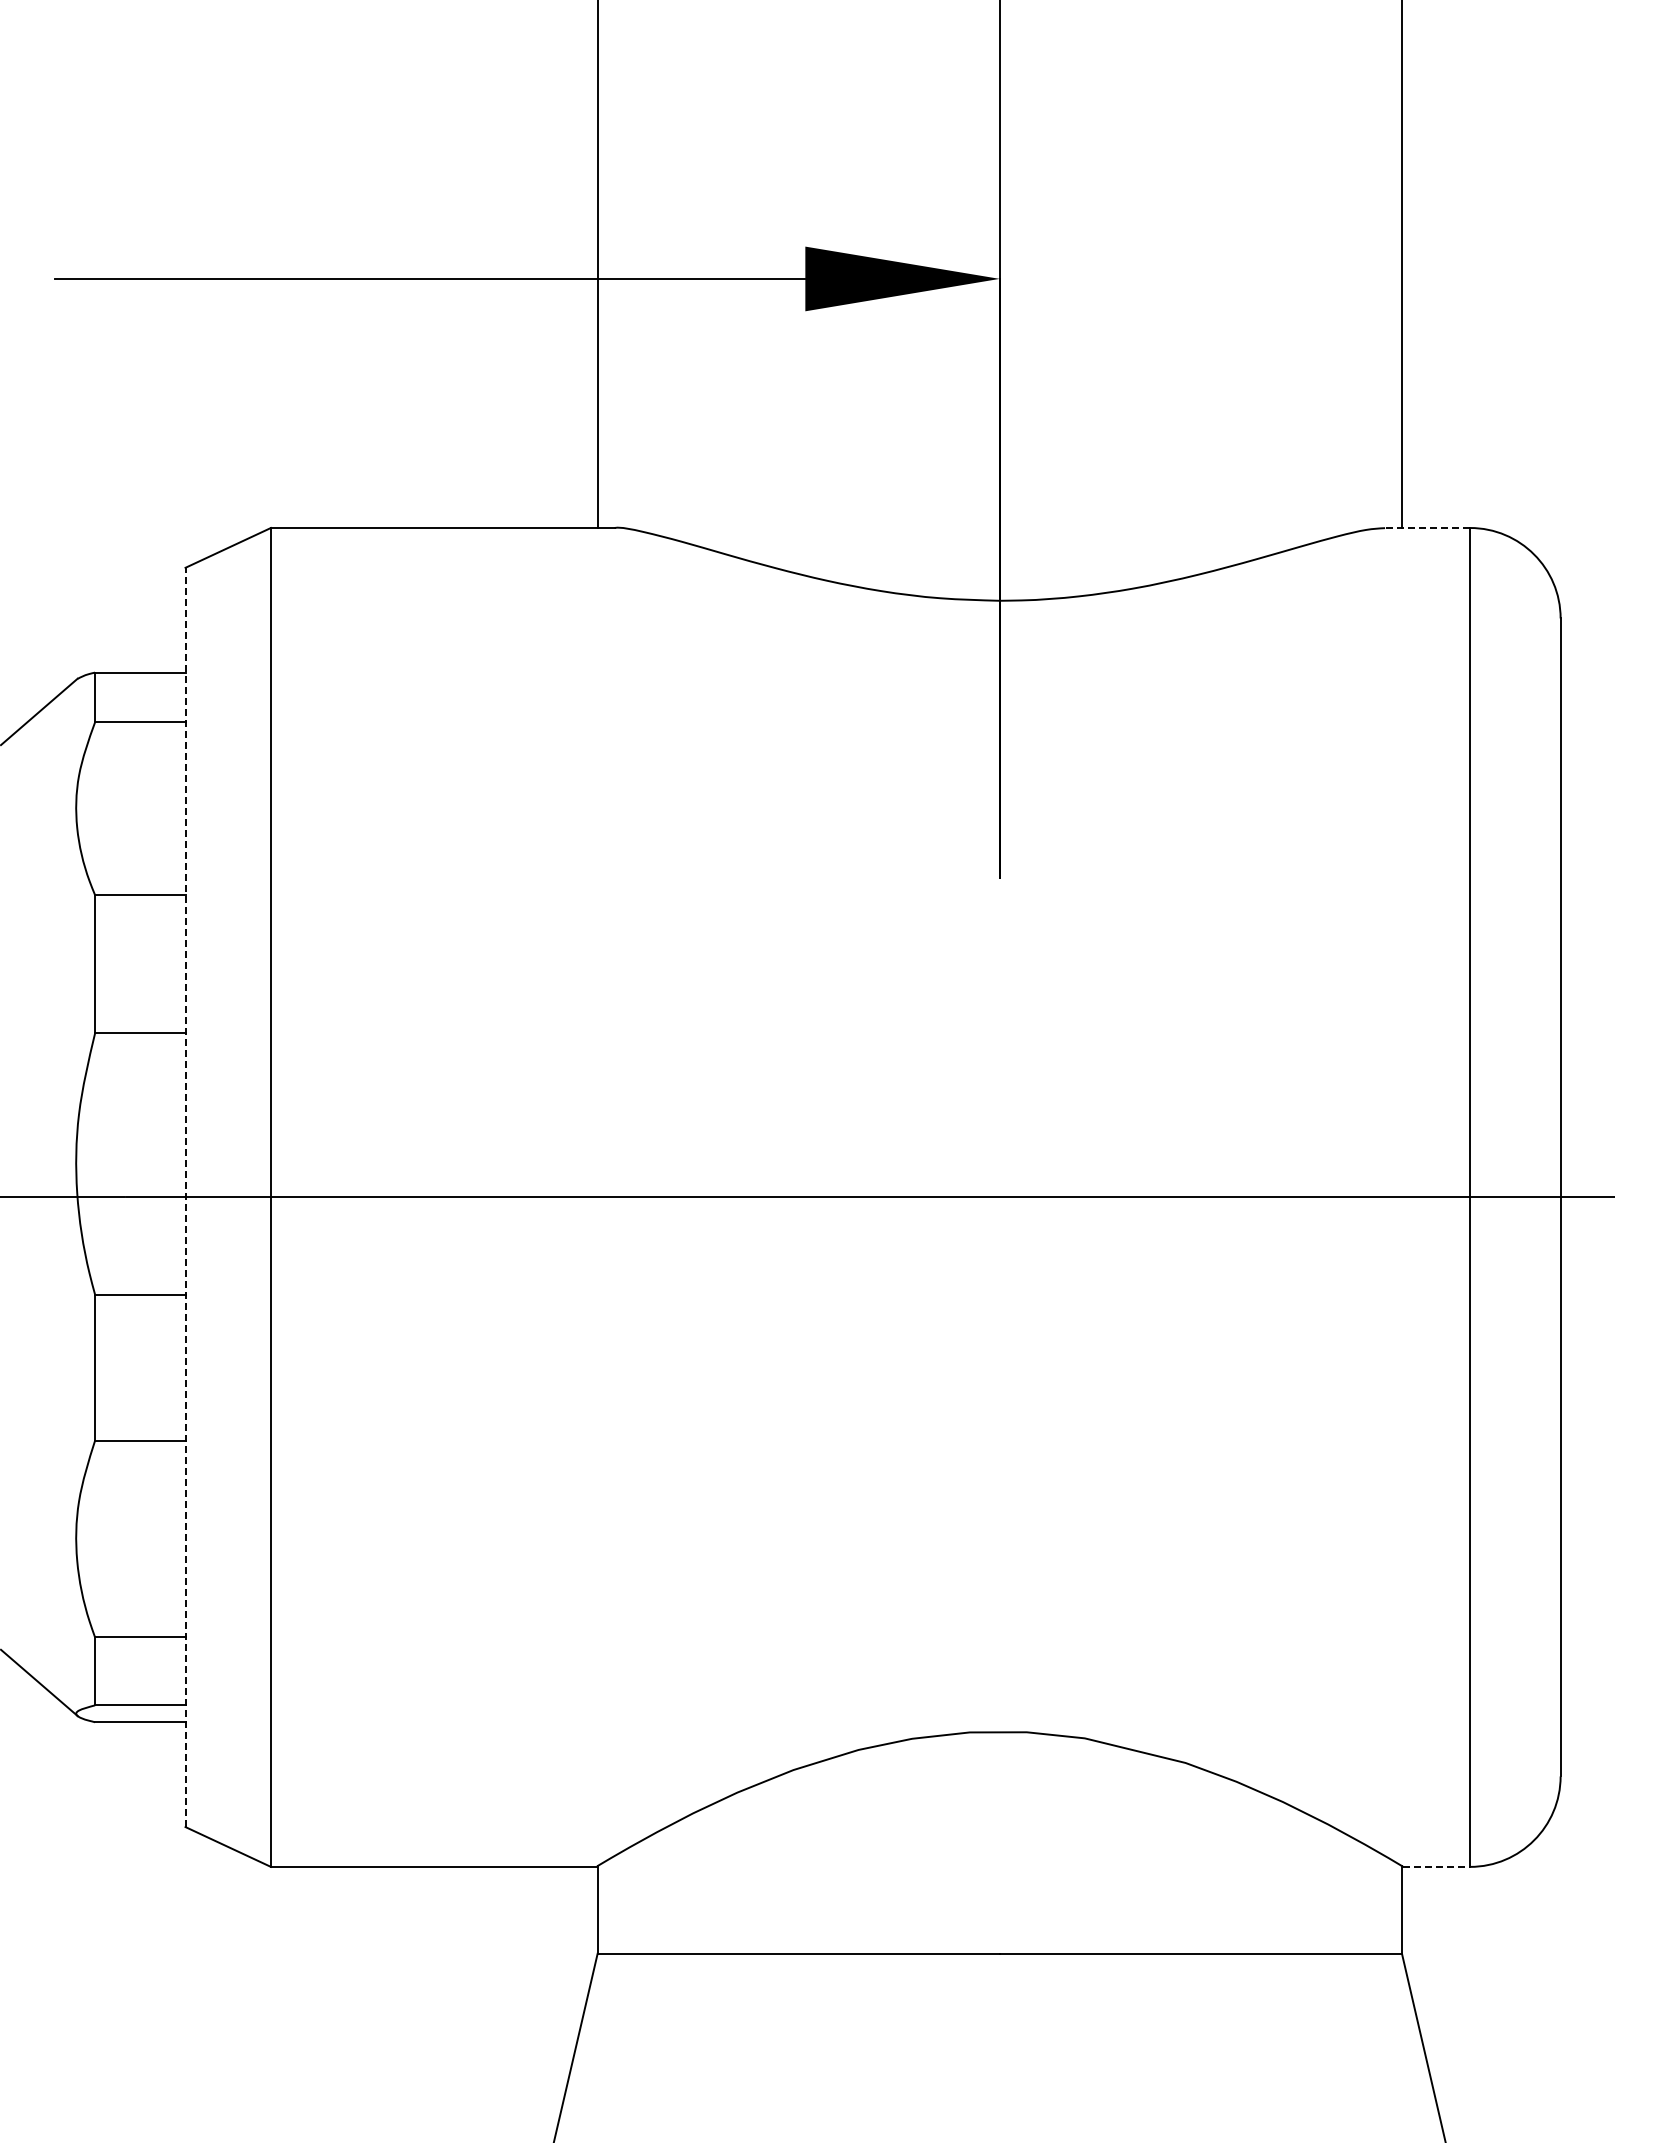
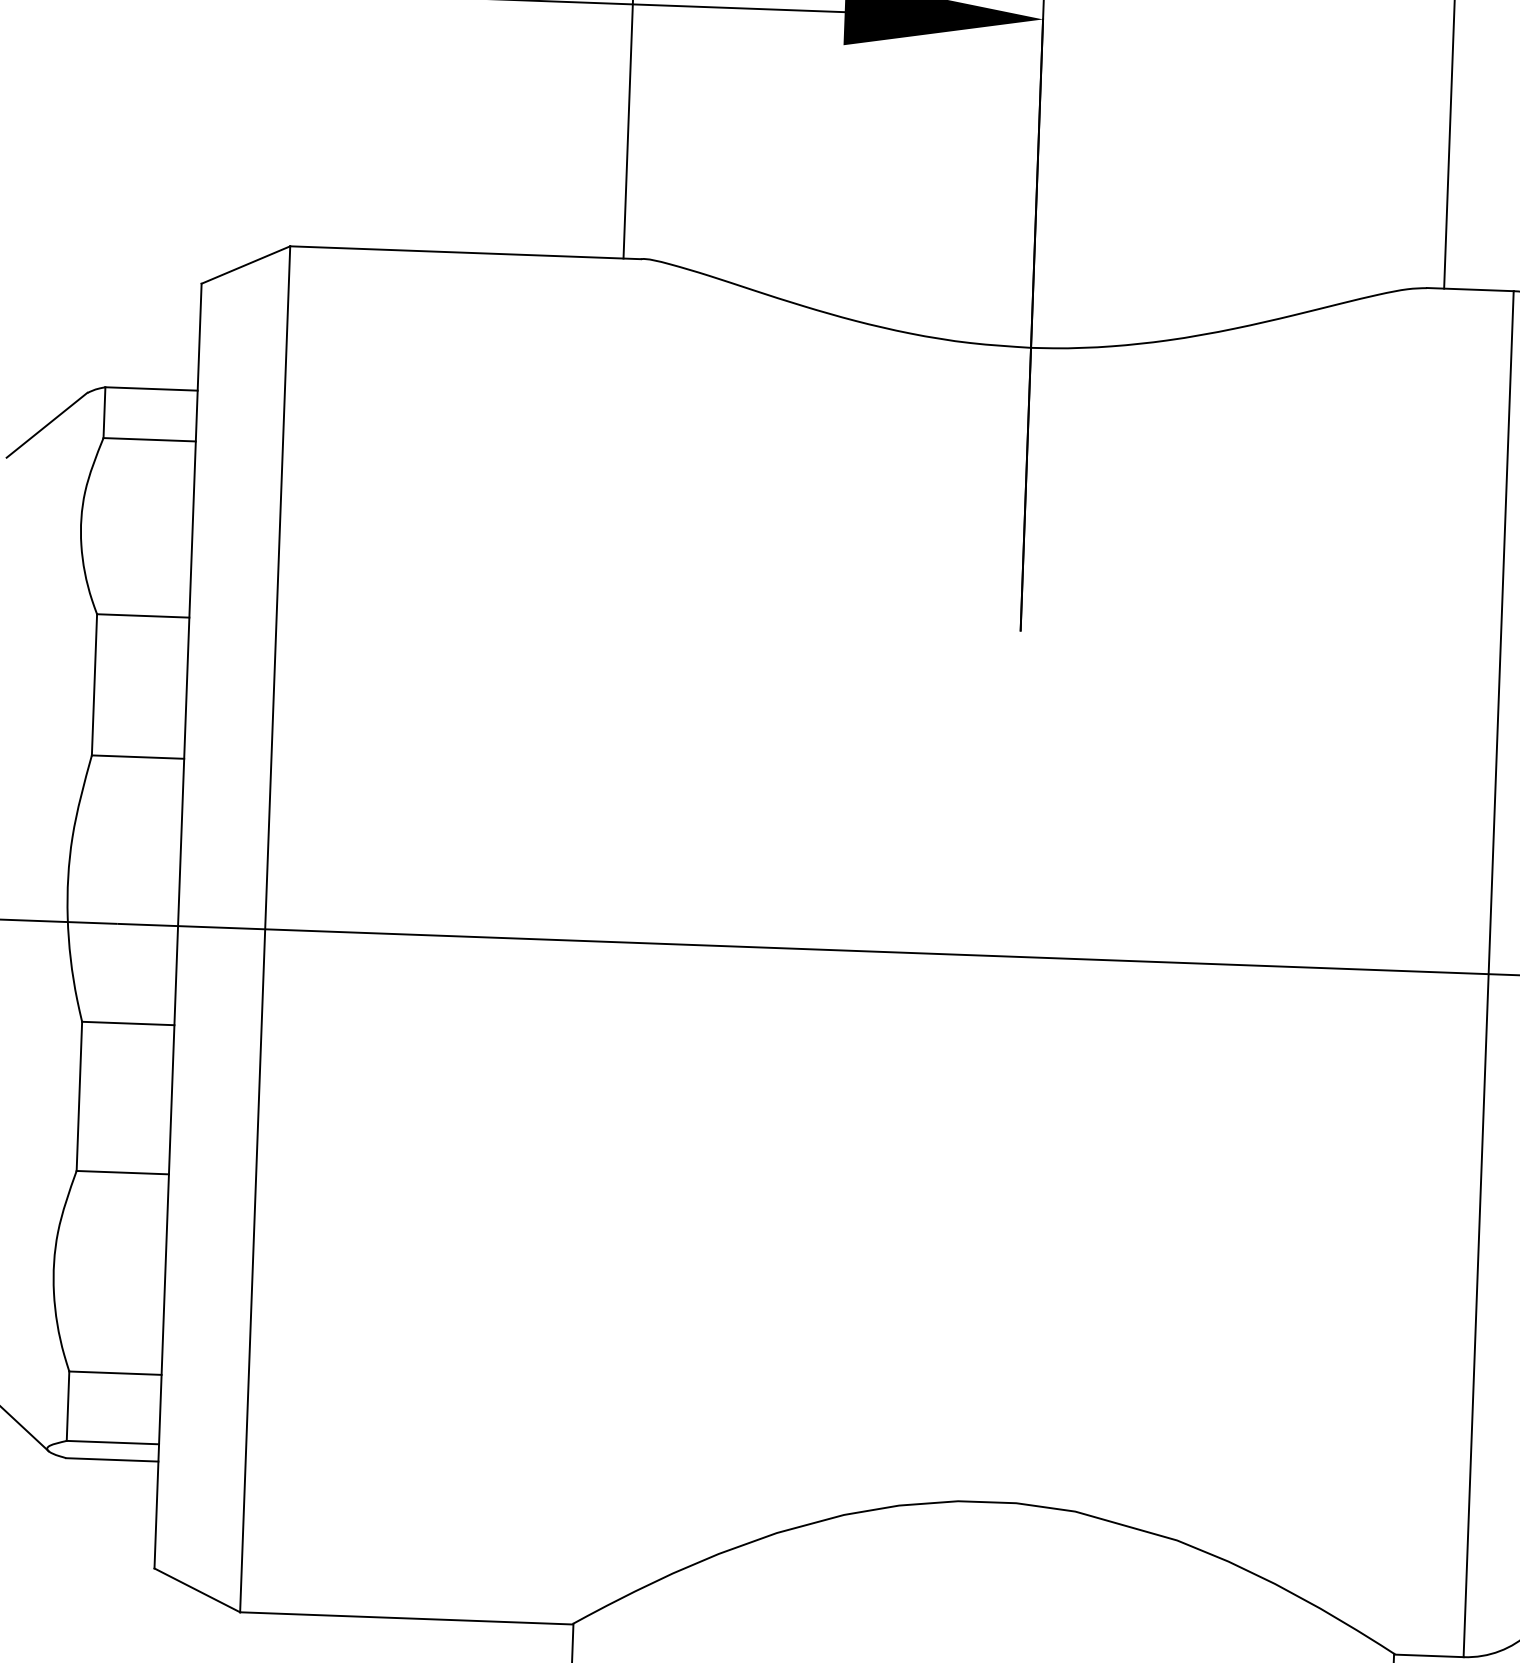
line: (1427, 528) -> (1470, 290), dashed -> solid
line: (185, 1197) -> (178, 926), dashed -> solid
line: (1437, 1866) -> (1430, 1655), dashed -> solid

